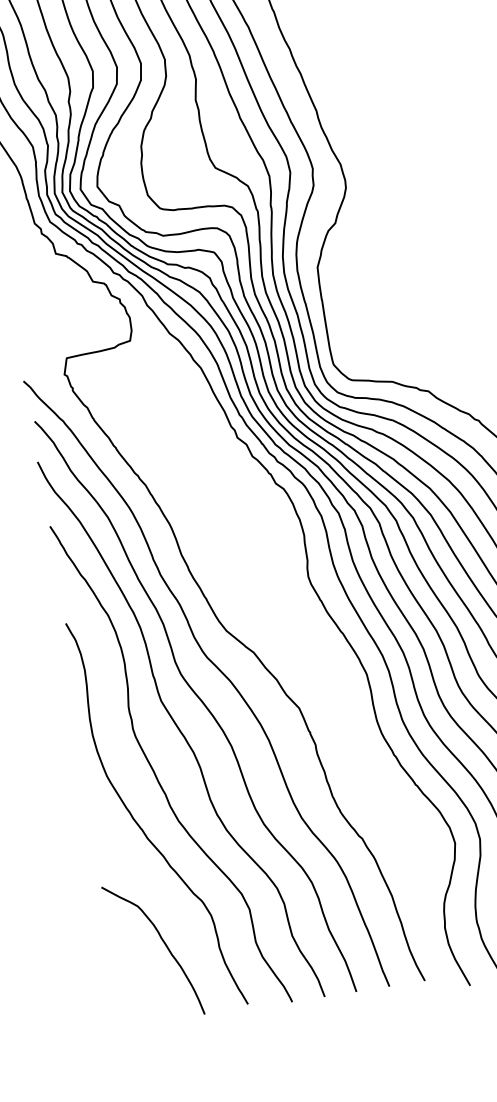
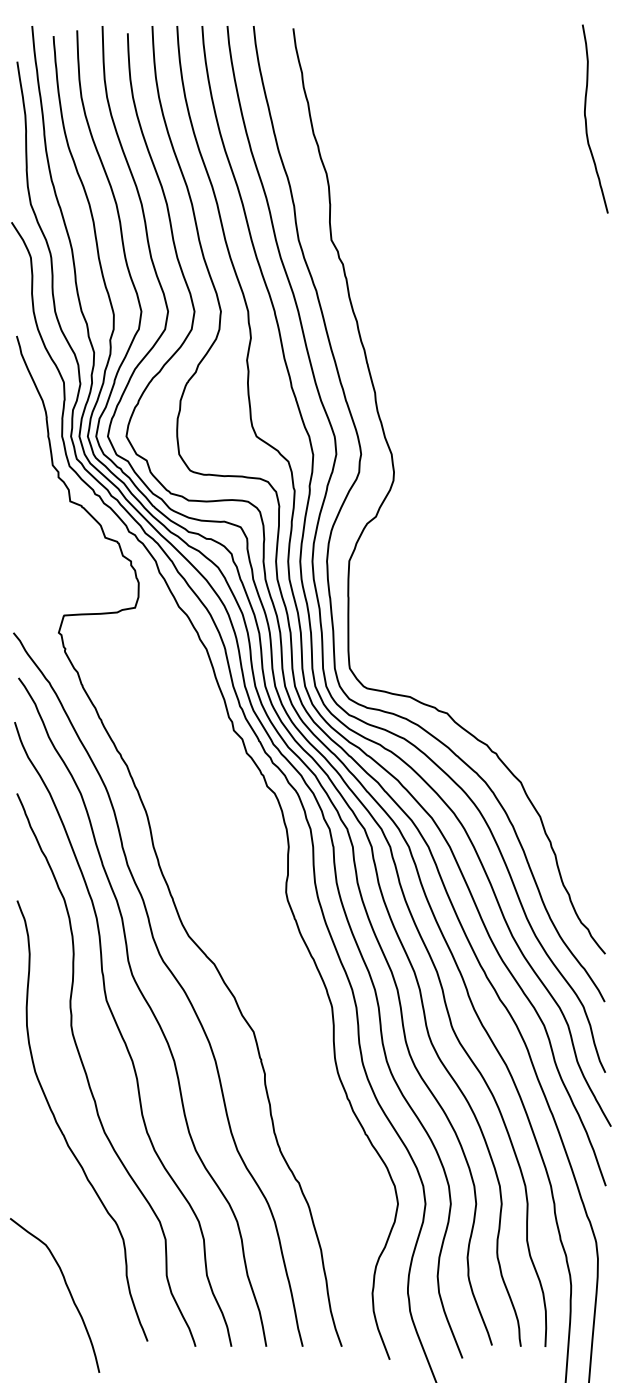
curve: (163, 943) -> (67, 1289), moved

